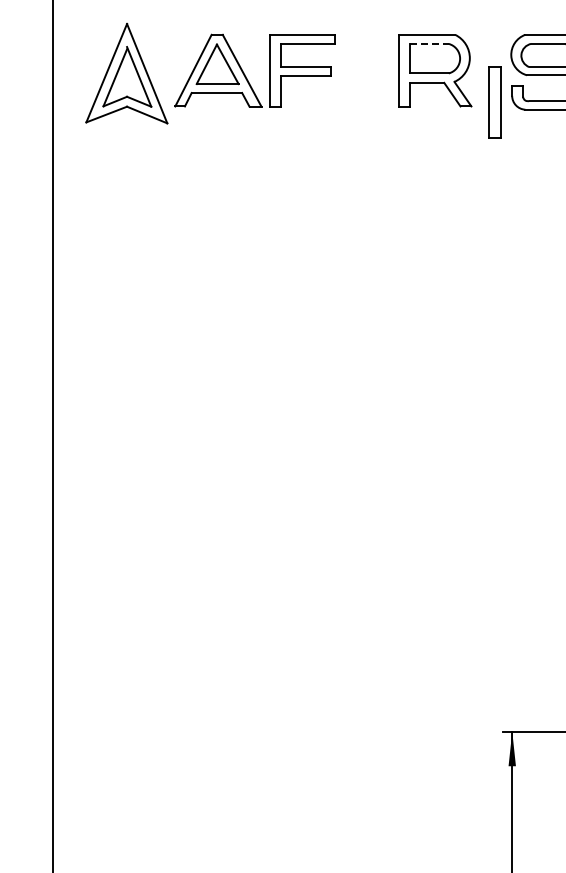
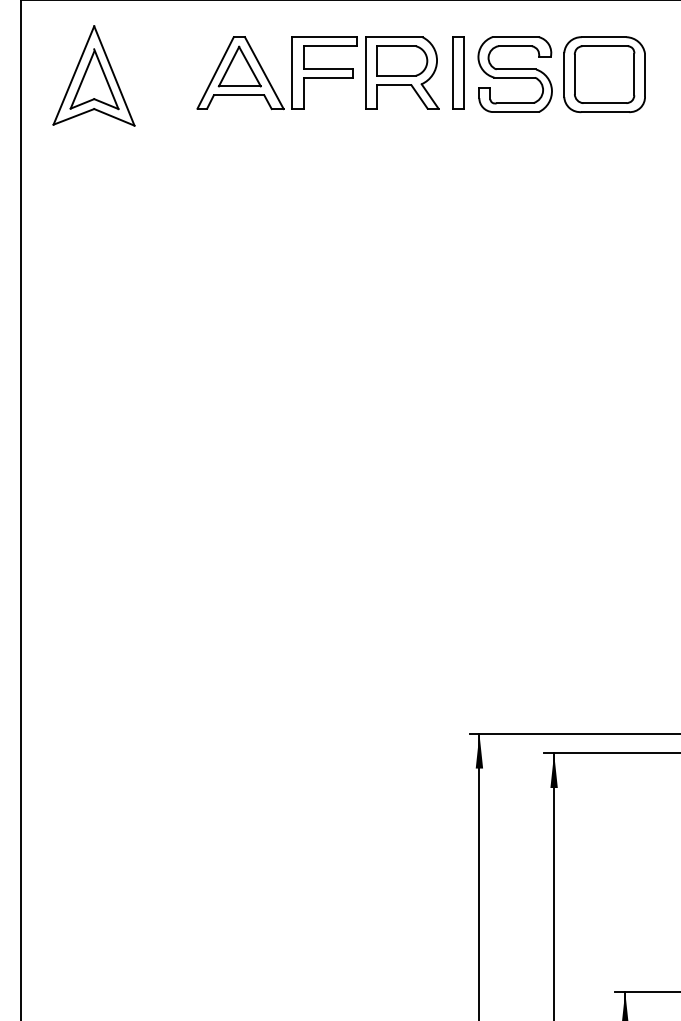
line: (430, 44) -> (397, 46), dashed -> solid
part: (246, 76) -> (268, 78), moved
part: (495, 102) -> (458, 72), moved

